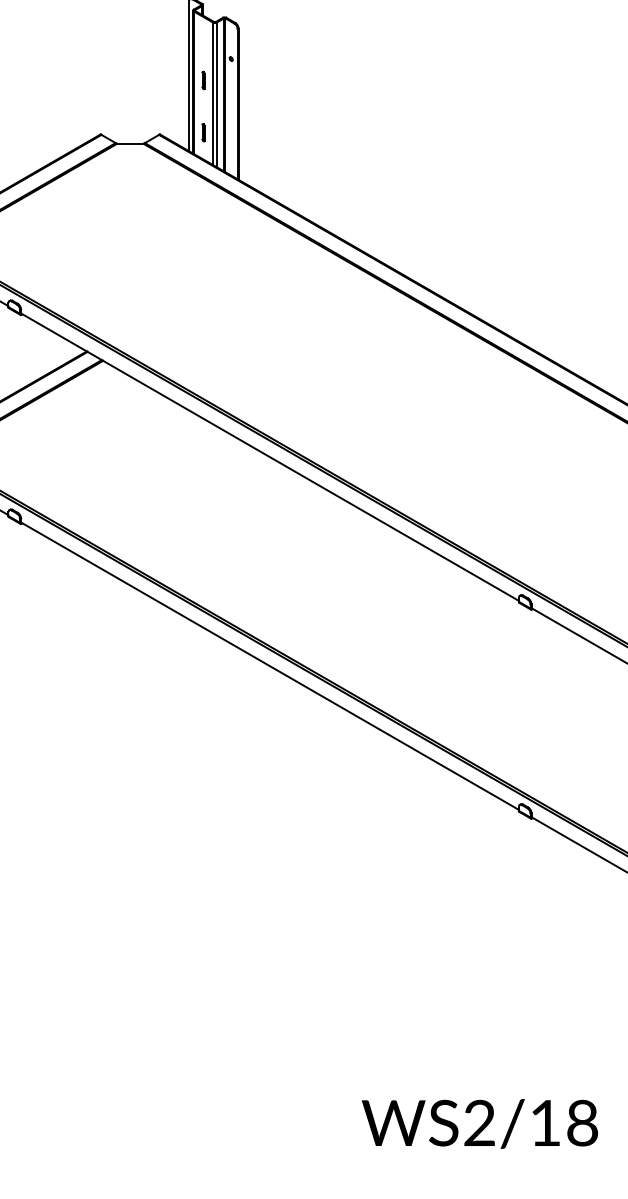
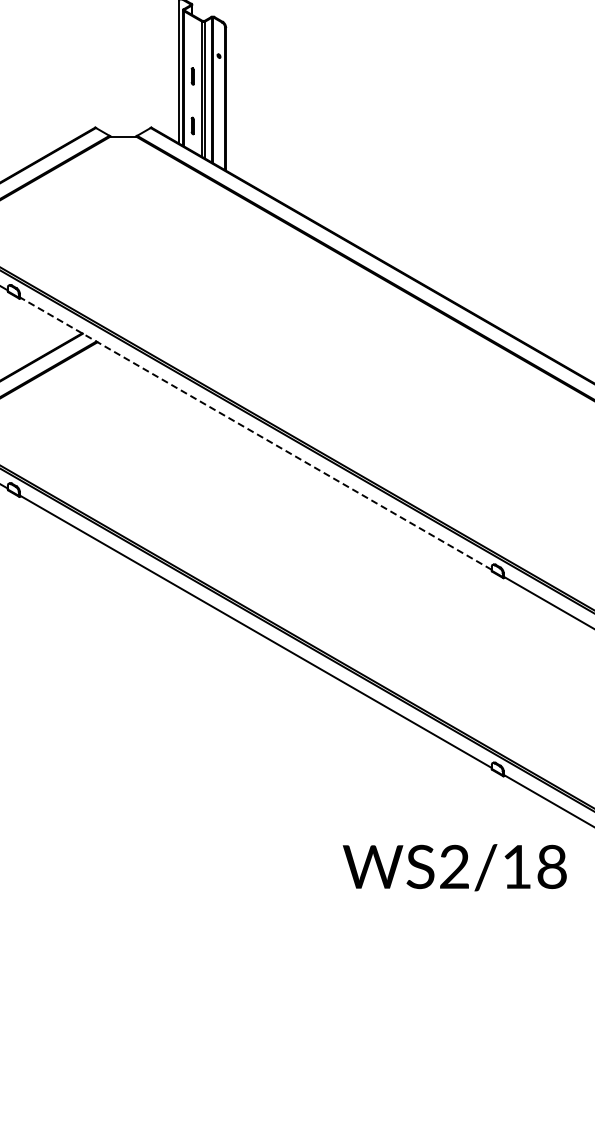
line: (269, 457) -> (255, 433), solid -> dashed
text: (479, 1123) -> (454, 867), moved

